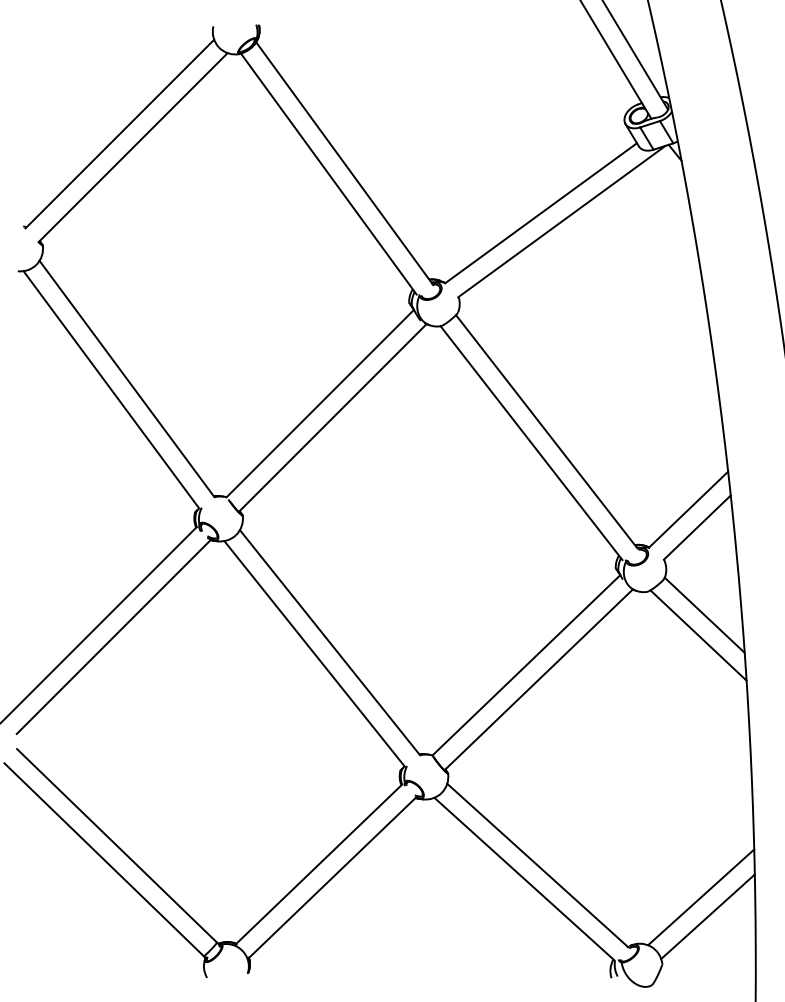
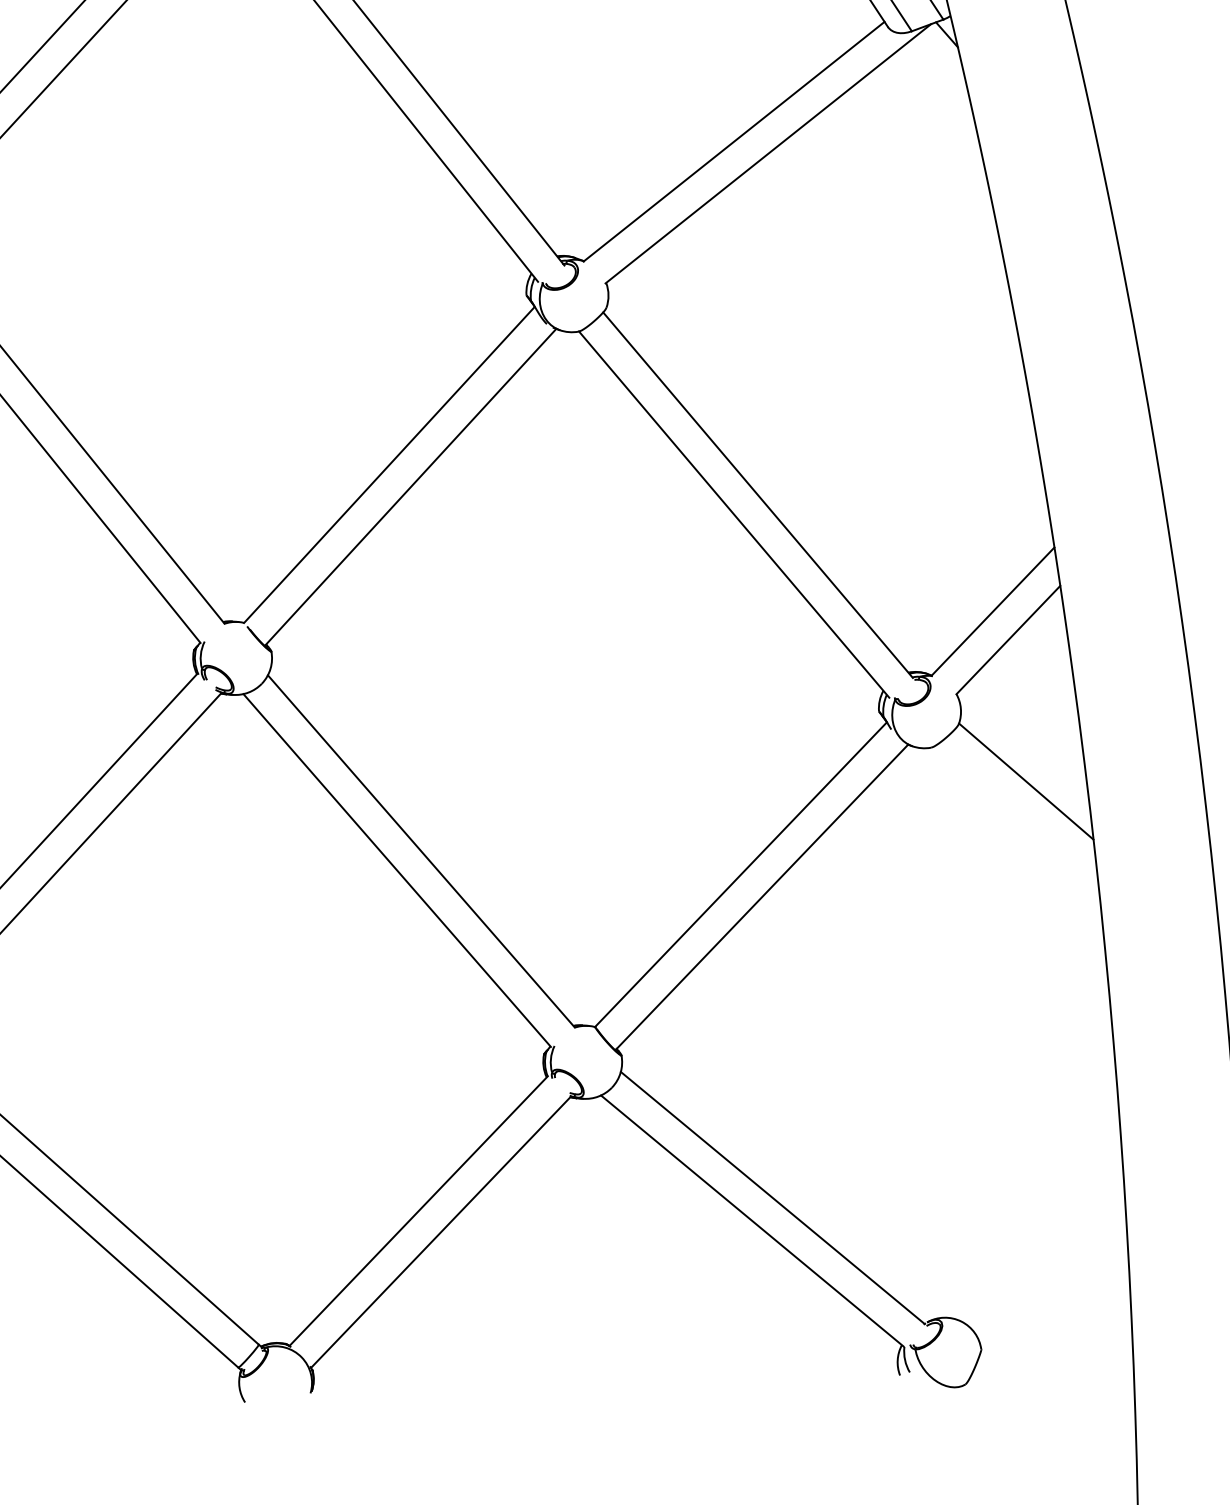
line: (698, 635) -> (1017, 814), removed
line: (701, 897) -> (1040, 1238), removed
line: (707, 916) -> (1051, 1269), removed

